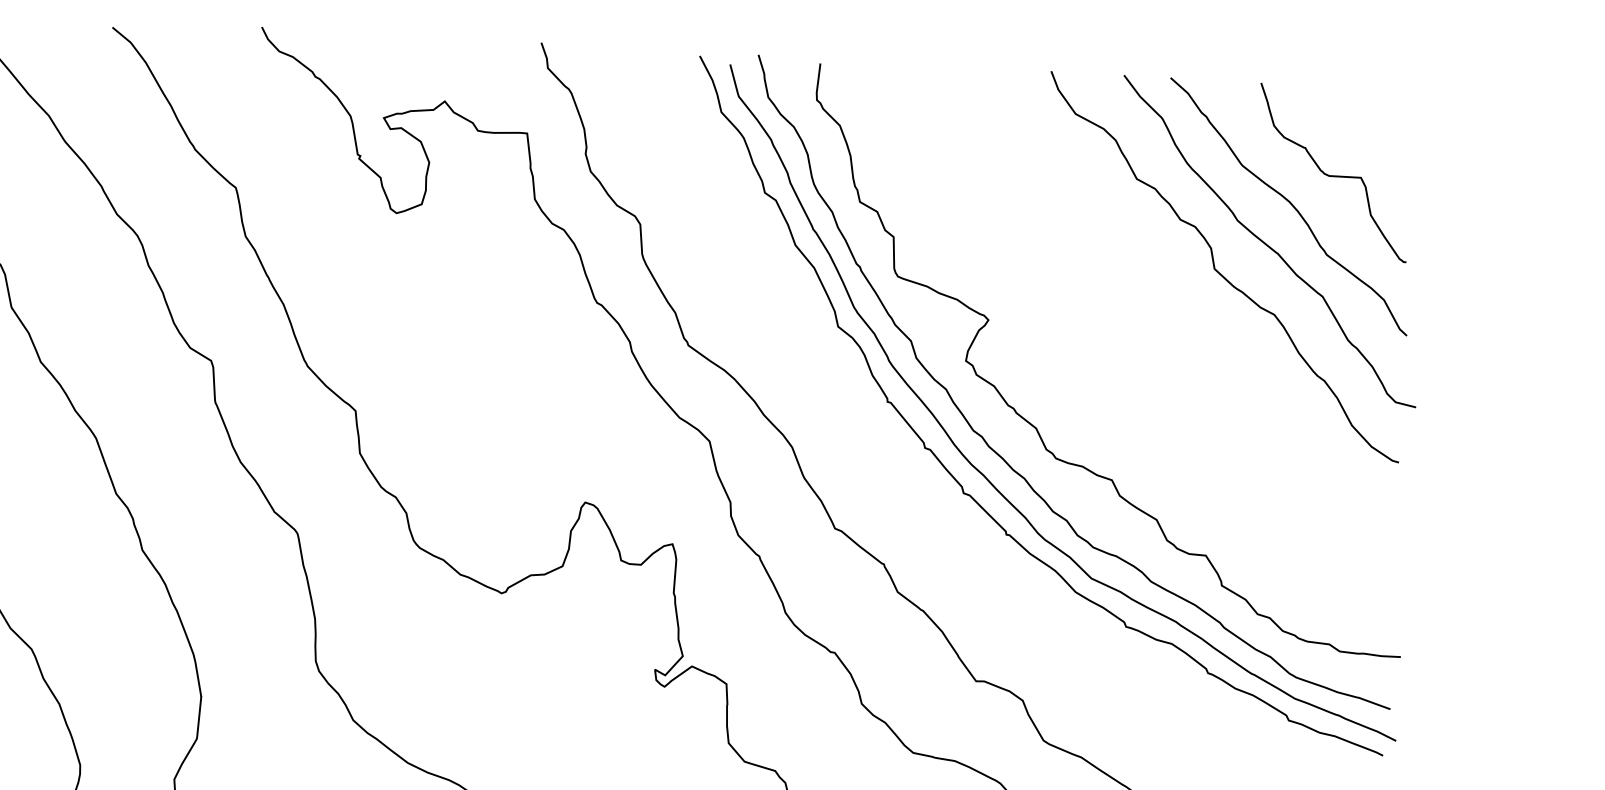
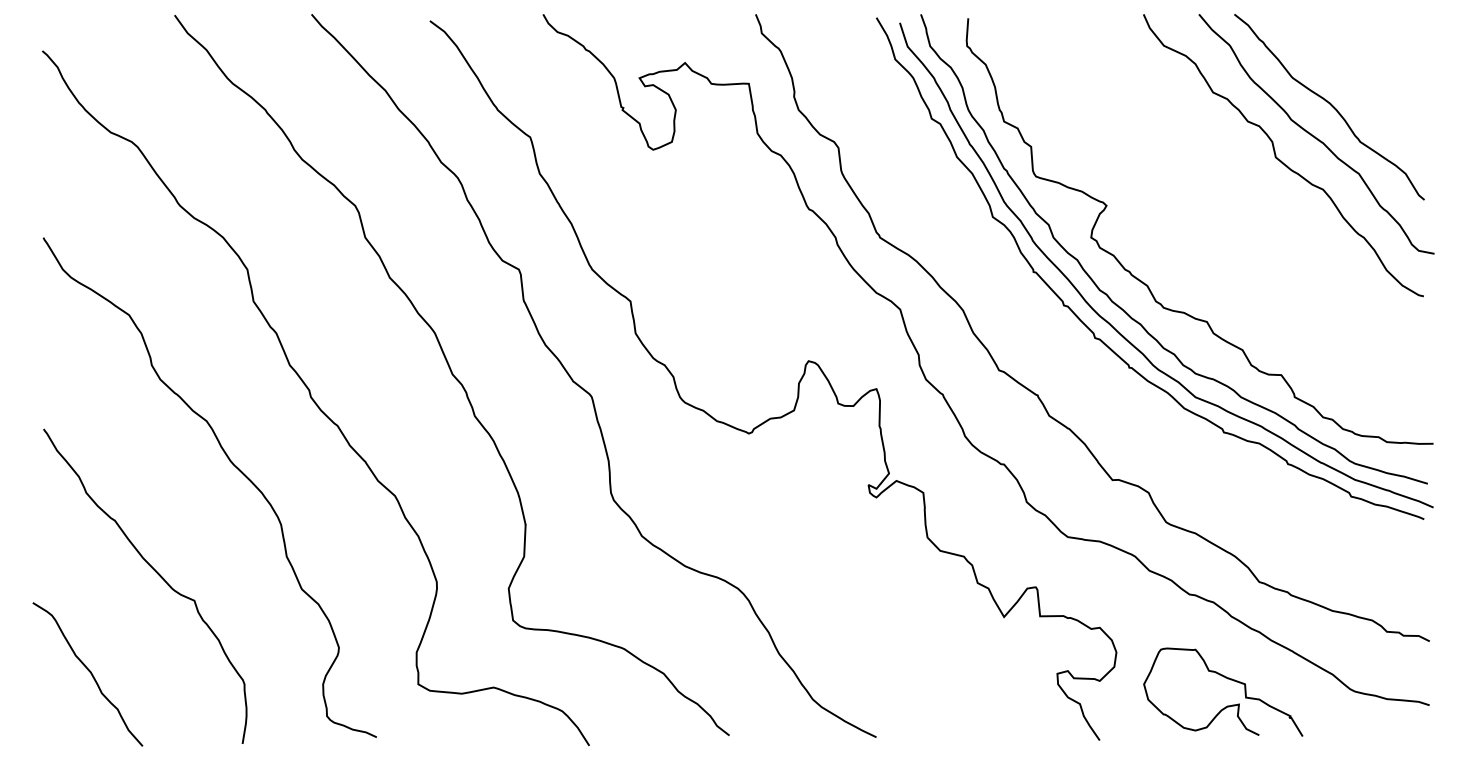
curve: (1332, 175) -> (1361, 81), removed

